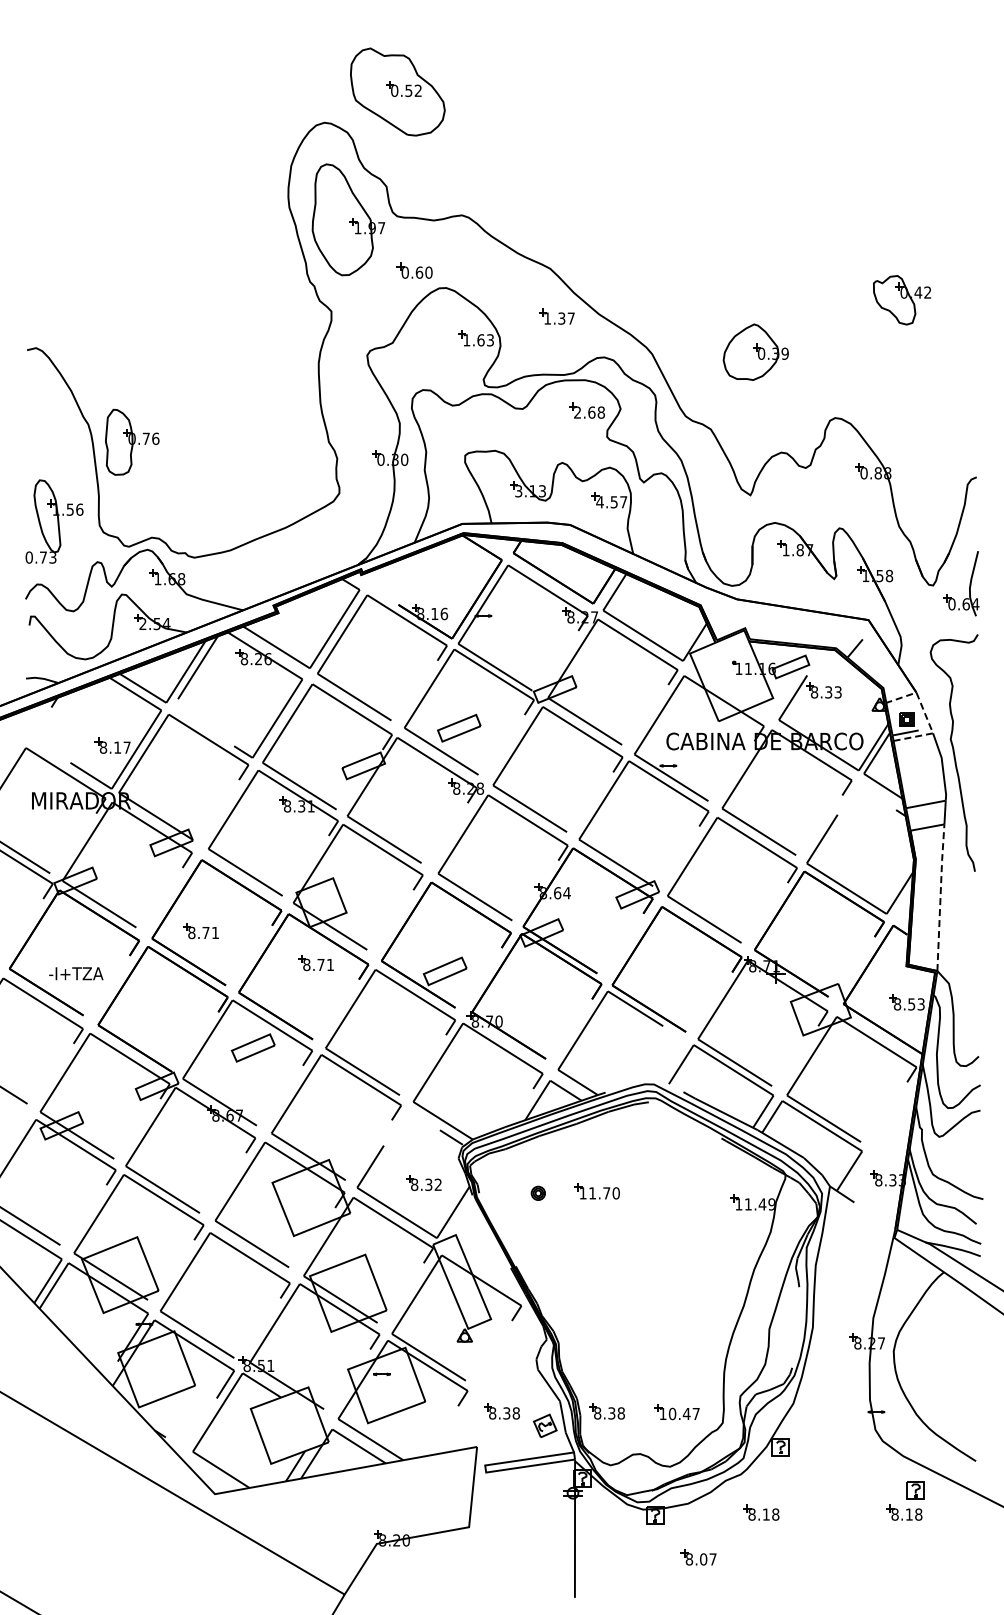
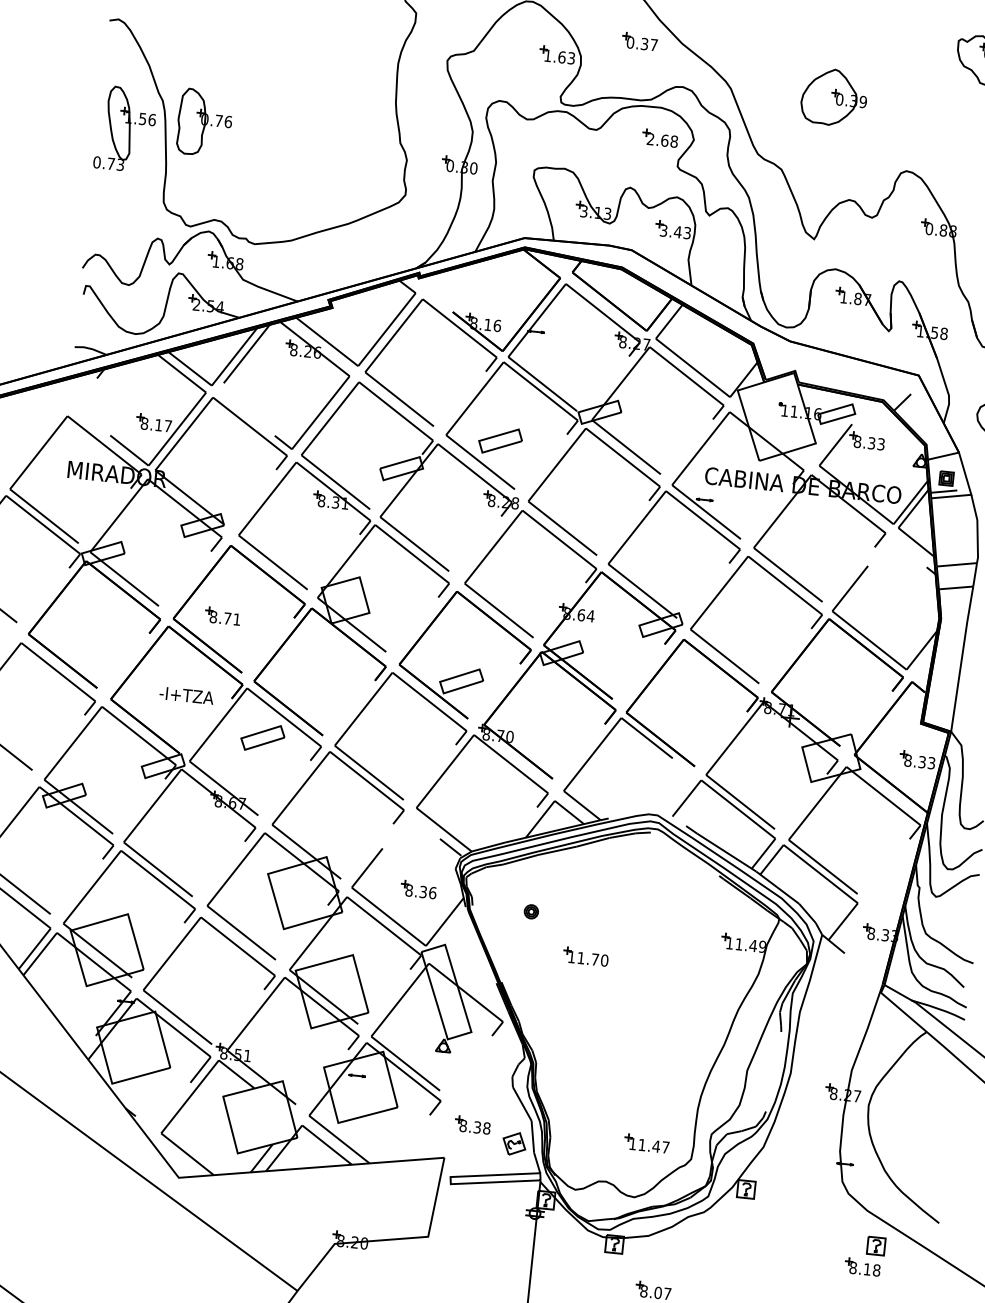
text: (547, 318) -> (630, 42), 1.37 -> 0.37
text: (611, 502) -> (675, 232), 4.57 -> 3.43
part: (54, 521) -> (125, 129), moved
line: (926, 716) -> (966, 477), dashed -> solid
line: (940, 897) -> (961, 658), dashed -> solid
part: (315, 963) -> (333, 660), removed
text: (76, 973) -> (186, 695), moved
text: (911, 1003) -> (922, 761), 8.53 -> 8.33
text: (438, 1184) -> (432, 892), 8.32 -> 8.36
part: (596, 1191) -> (585, 956), moved
part: (606, 1411) -> (576, 1135), removed
text: (672, 1413) -> (642, 1144), 10.47 -> 11.47
part: (761, 1512) -> (720, 1252), removed

